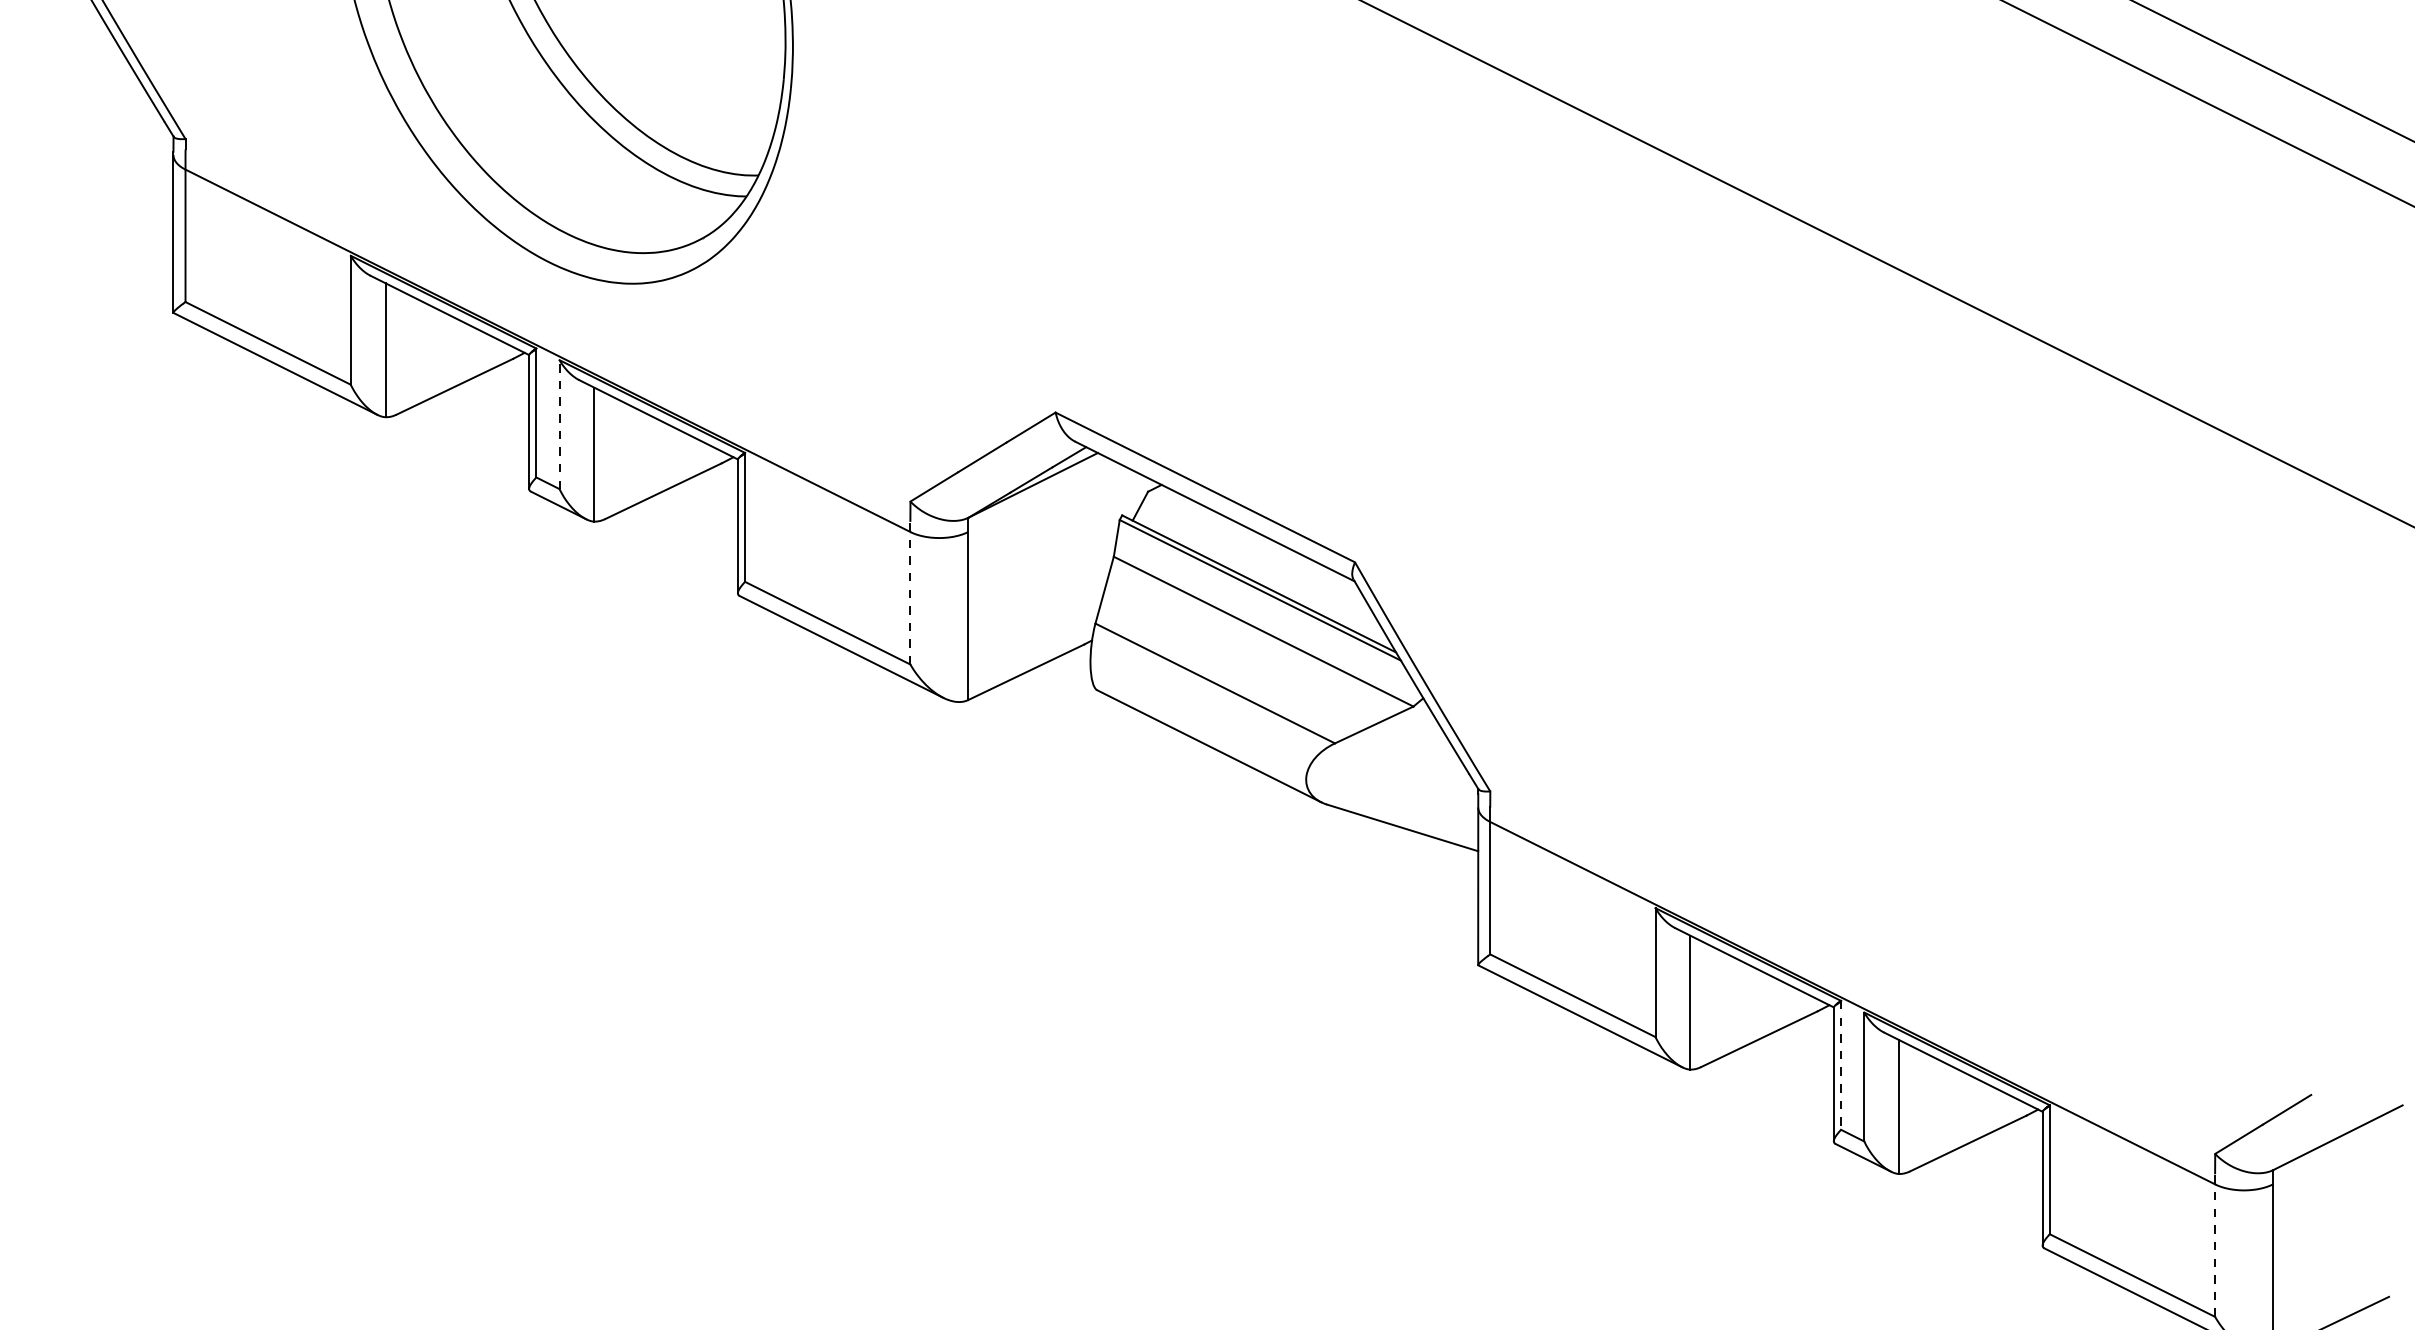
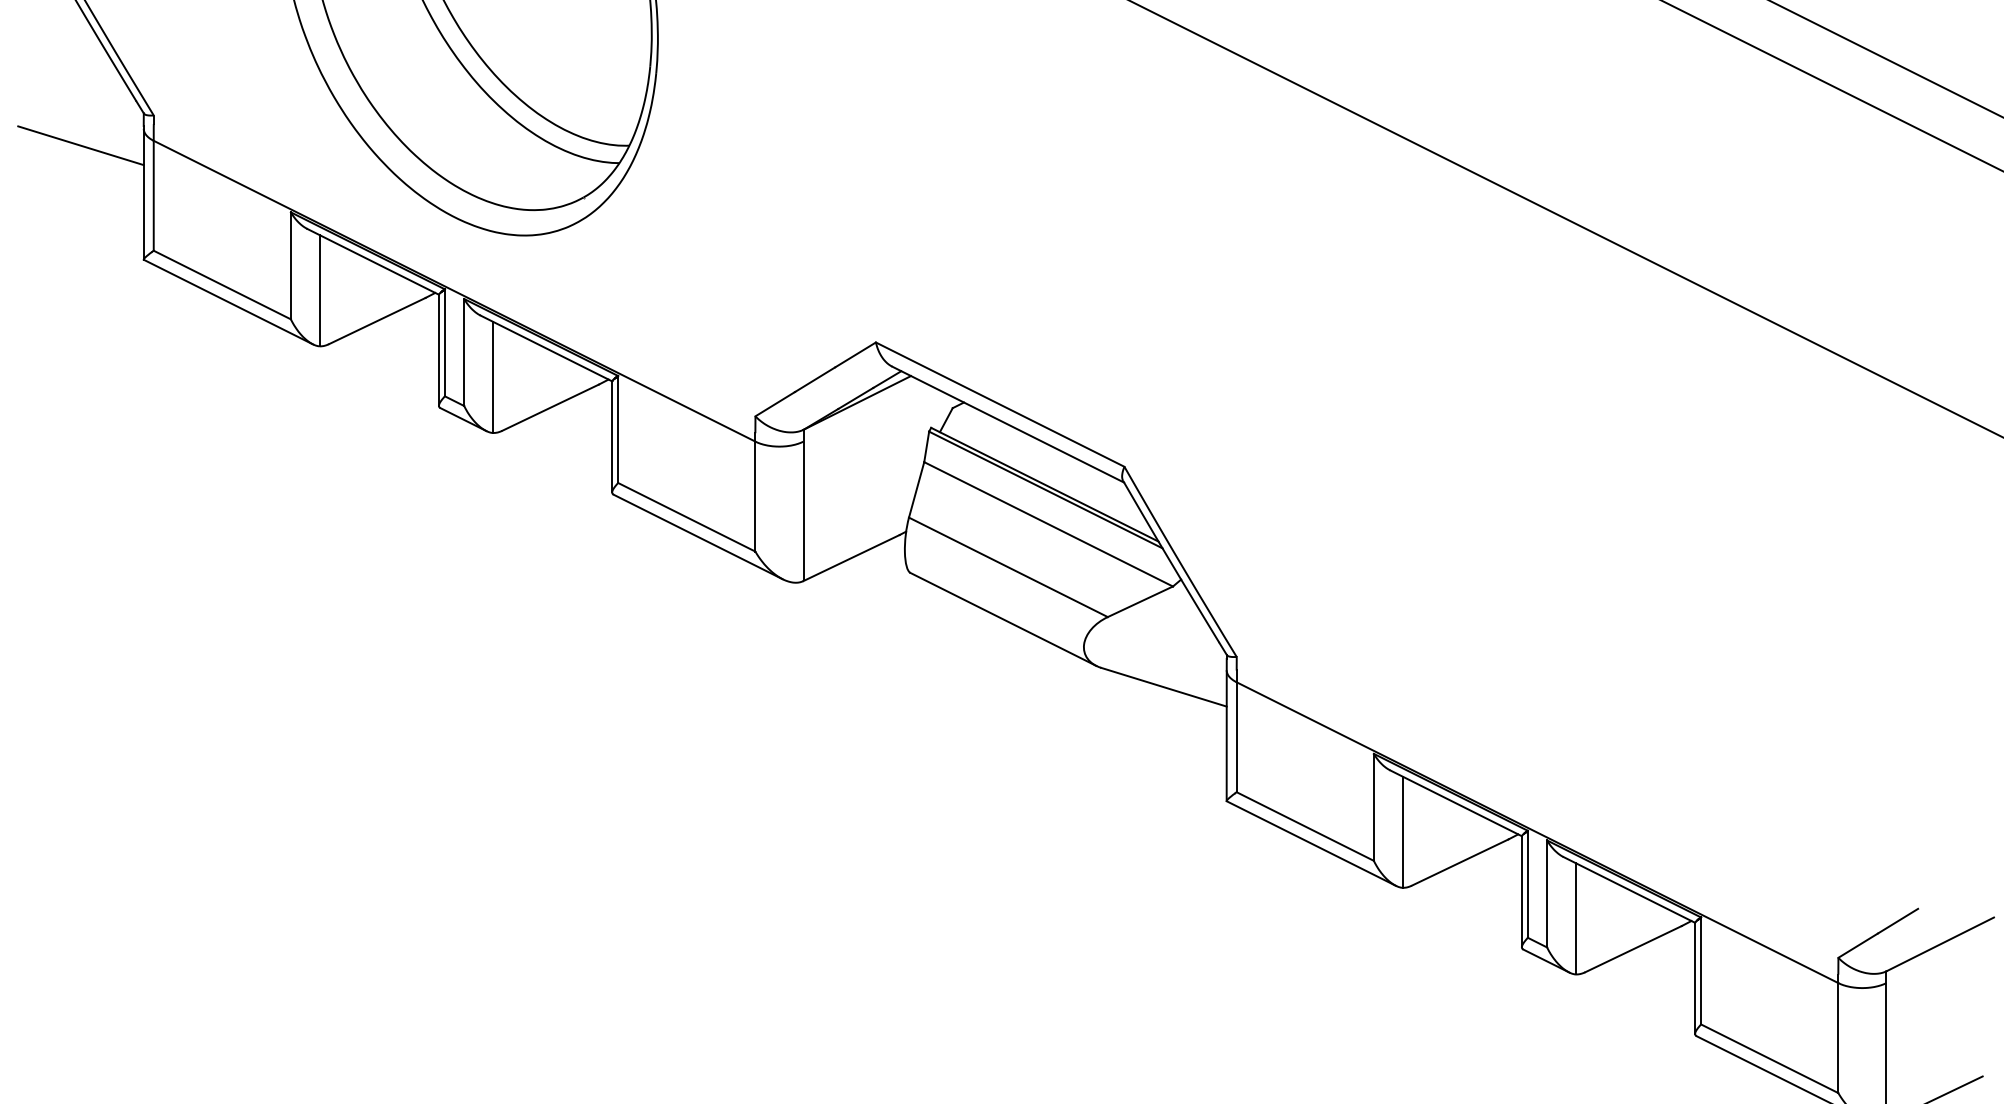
line: (97, 175) -> (80, 145), added
line: (559, 424) -> (464, 352), dashed -> solid
line: (910, 592) -> (755, 491), dashed -> solid
line: (1840, 1065) -> (1527, 884), dashed -> solid
line: (2215, 1245) -> (1838, 1033), dashed -> solid

